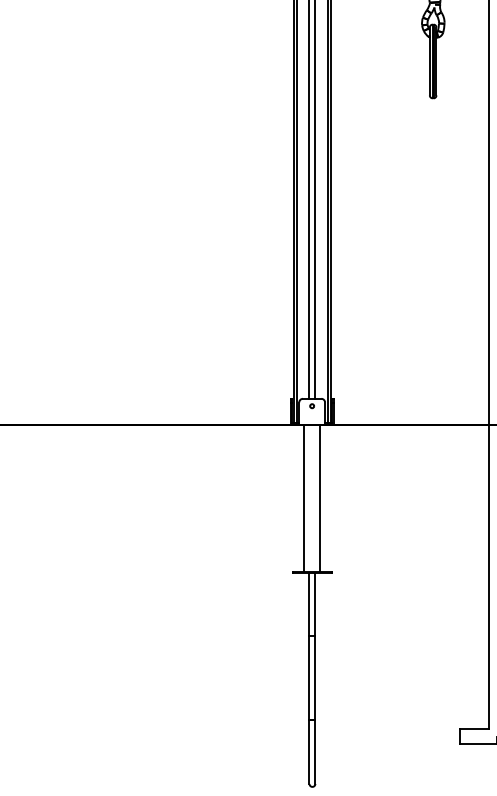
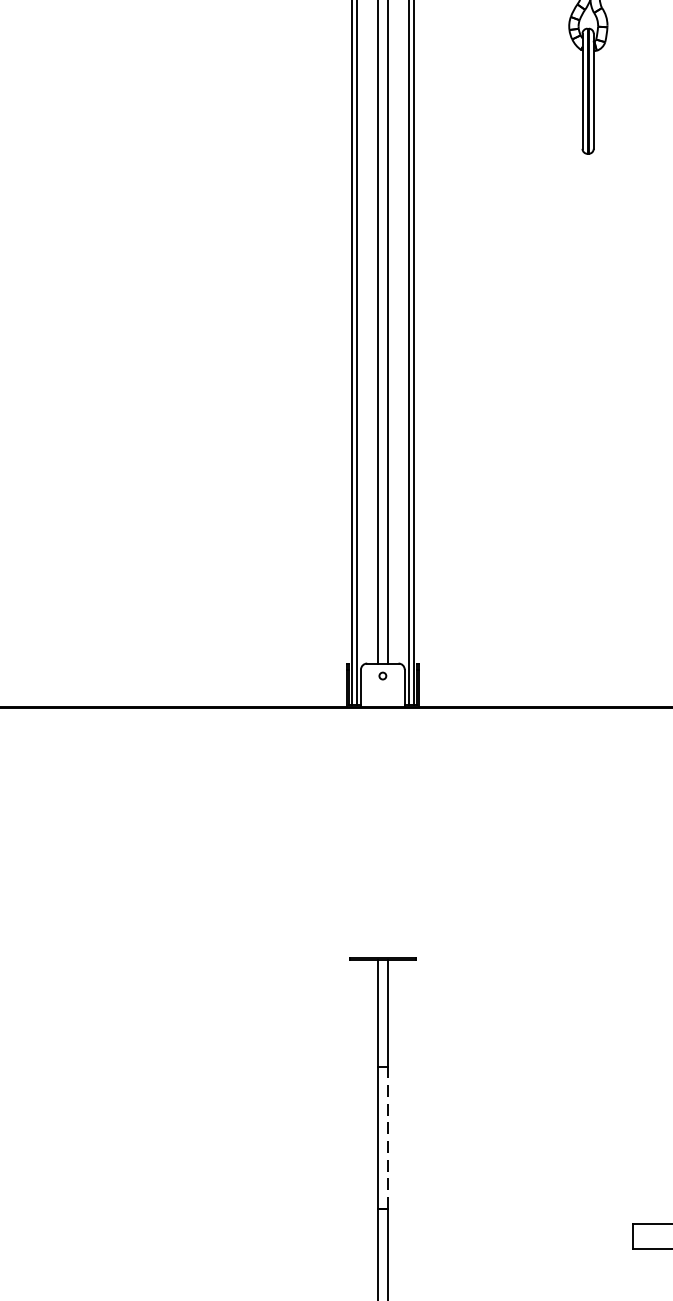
line: (304, 498) -> (369, 832), removed
line: (319, 498) -> (395, 832), removed
line: (315, 678) -> (388, 1138), solid -> dashed

